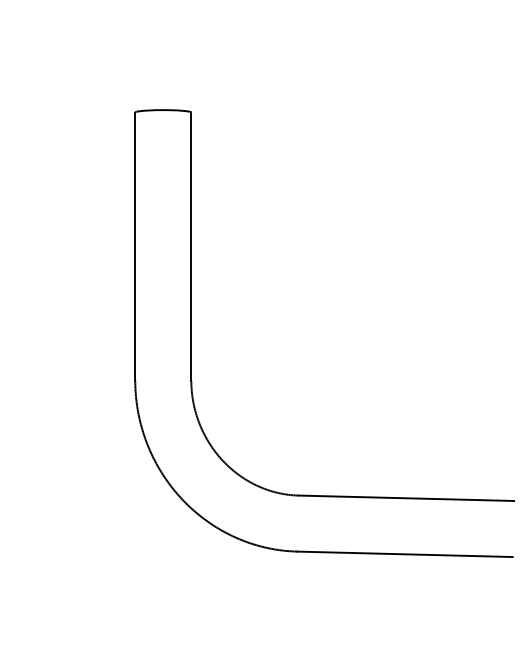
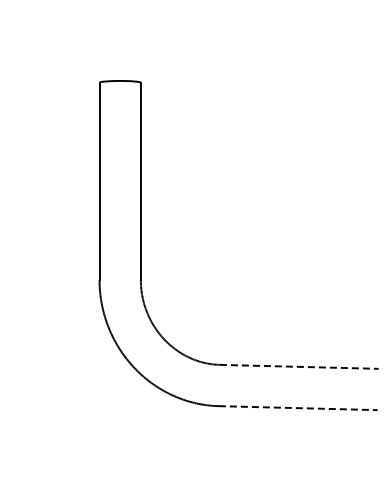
line: (406, 497) -> (299, 366), solid -> dashed
line: (405, 554) -> (298, 408), solid -> dashed

